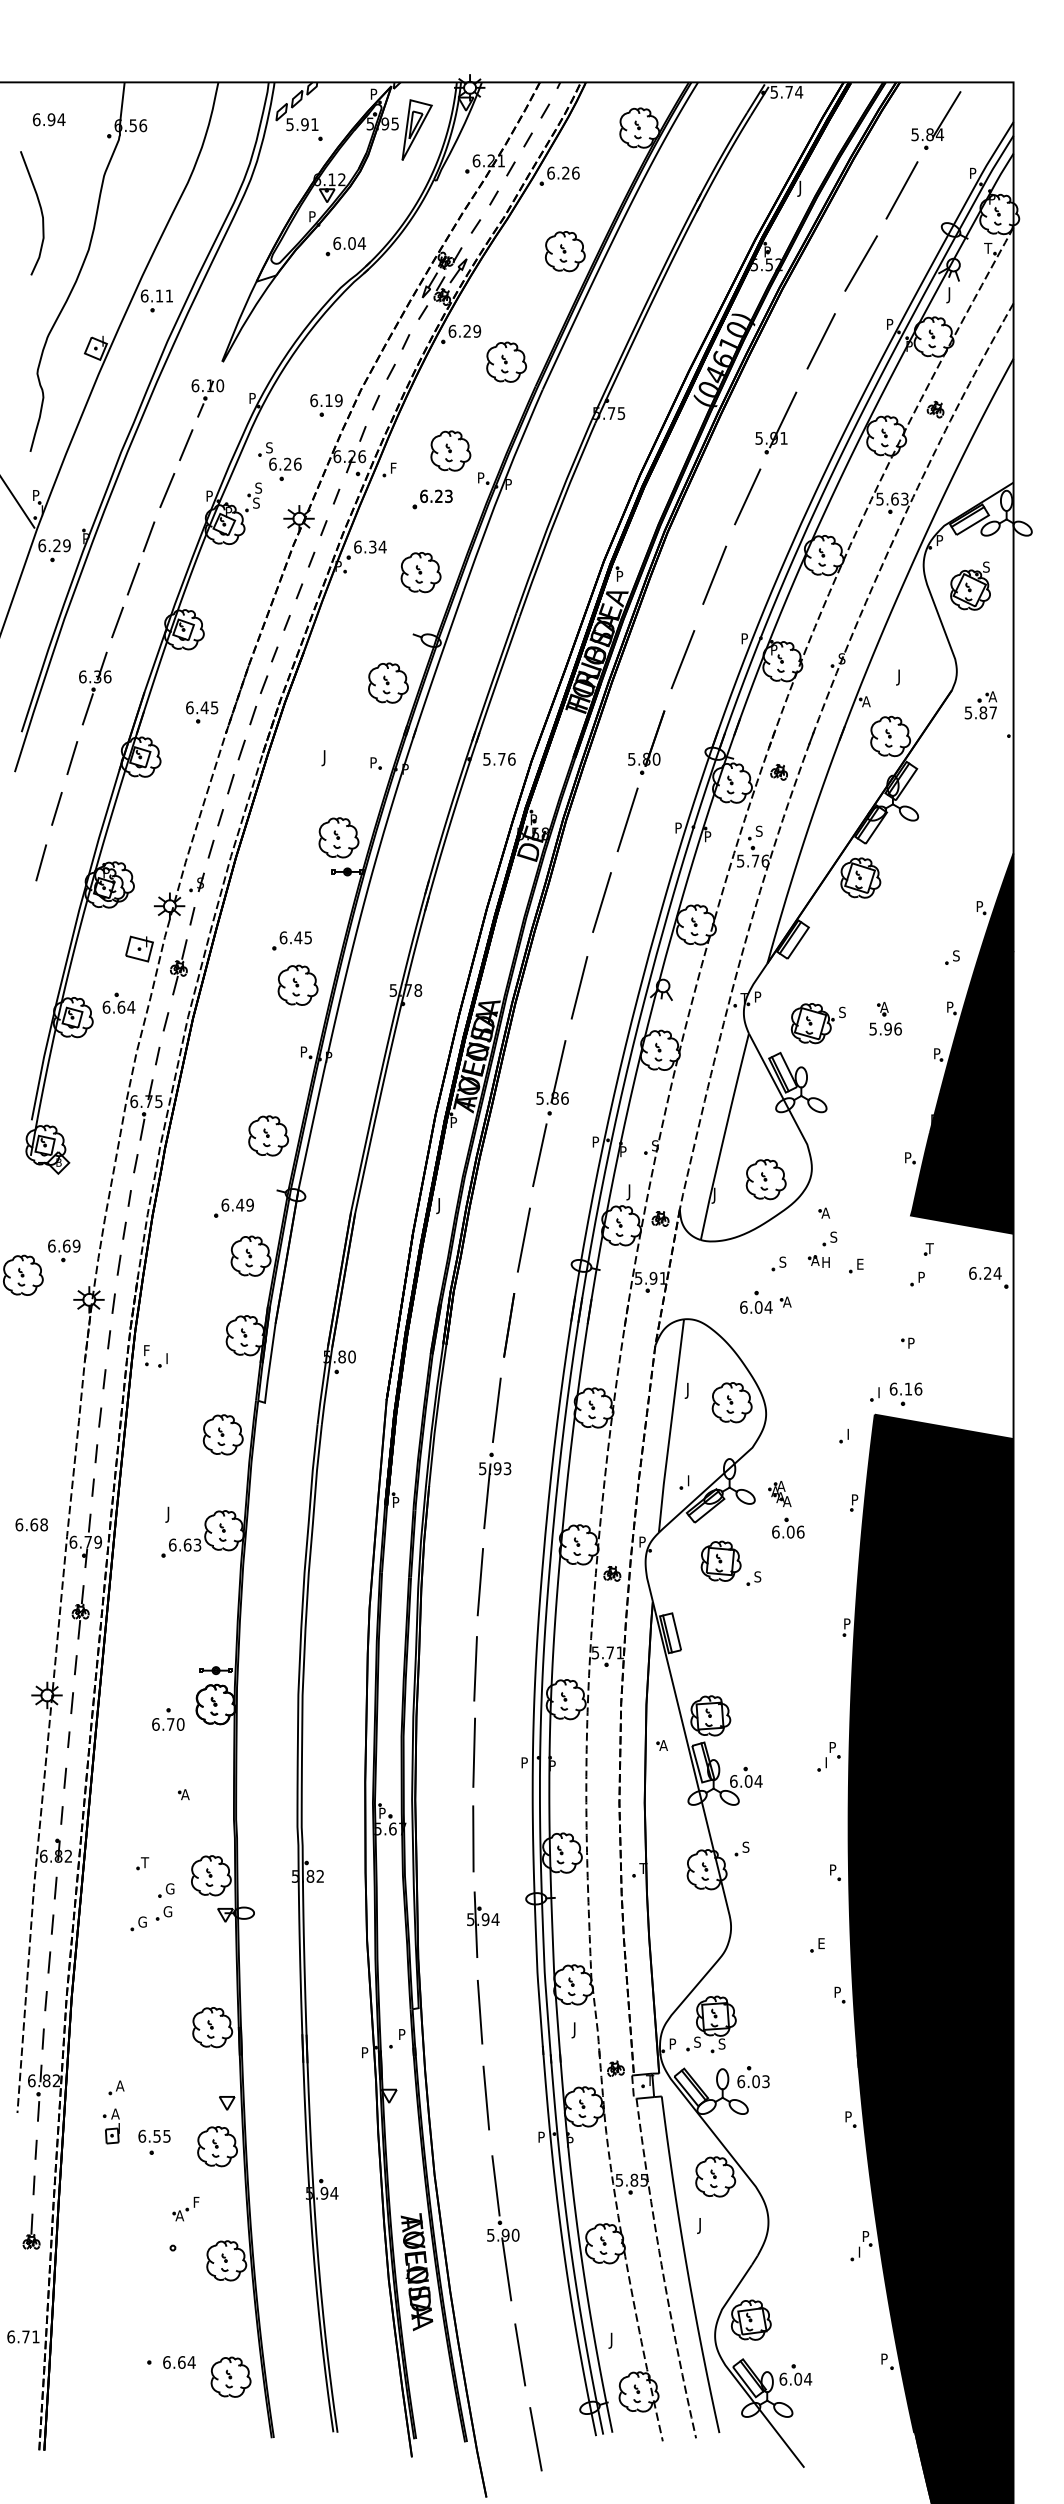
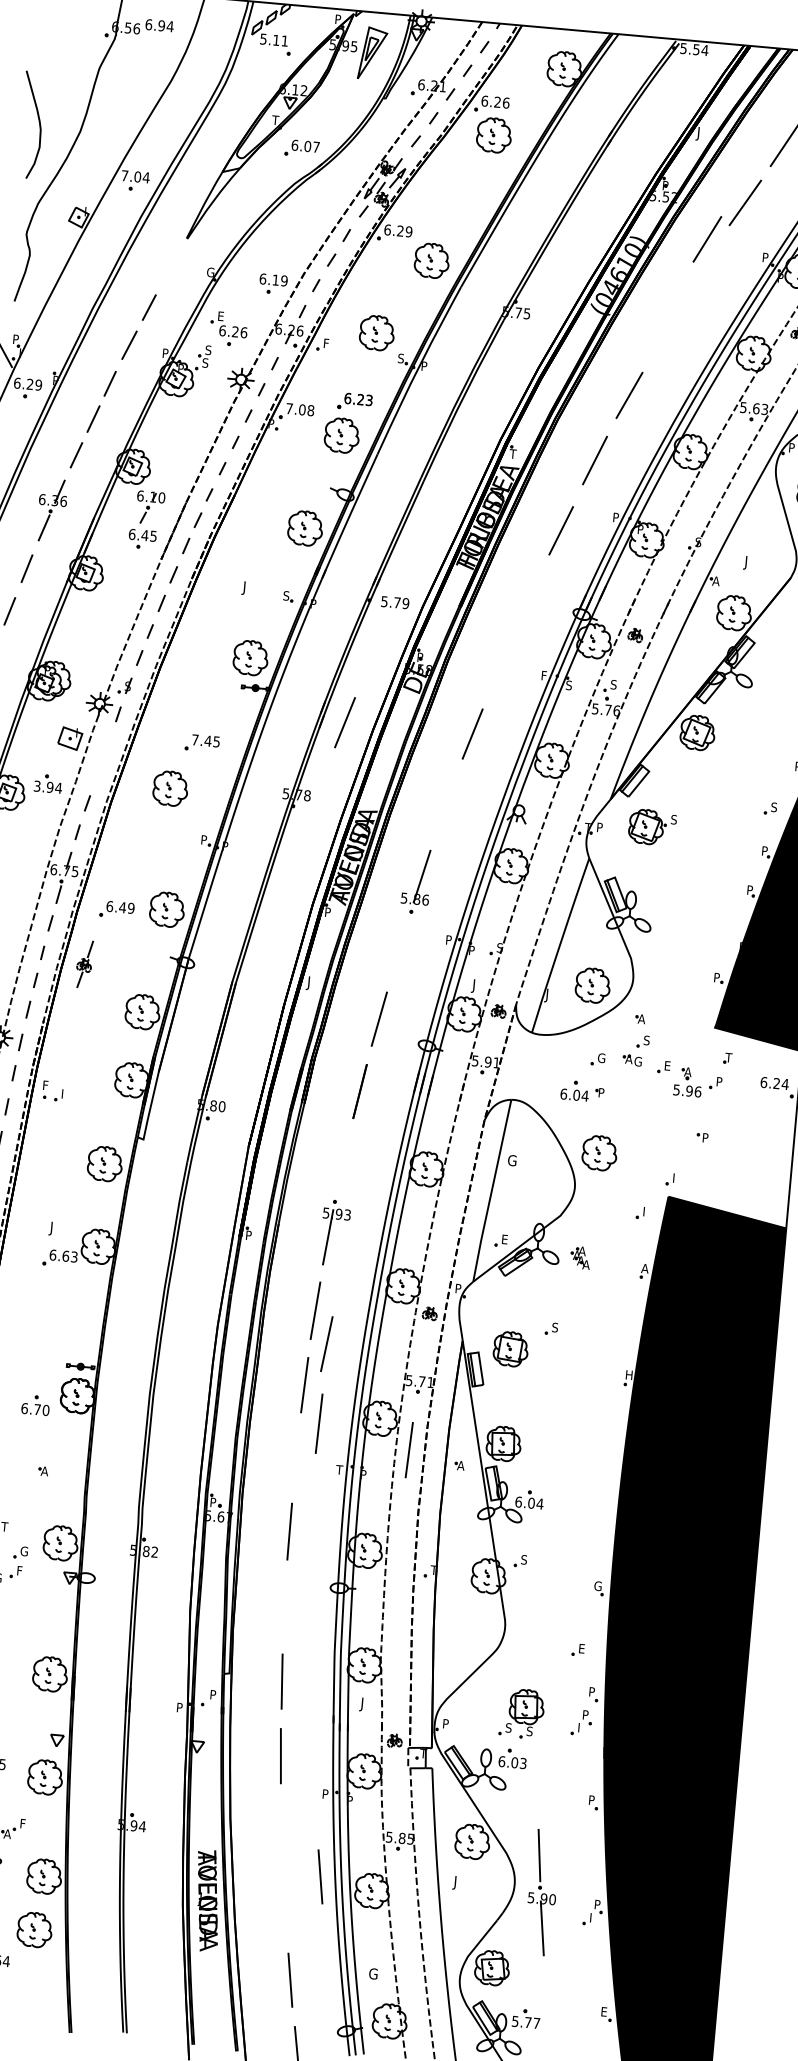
text: (788, 92) -> (695, 49), 5.74 -> 5.54
text: (49, 119) -> (159, 25), moved
text: (304, 124) -> (275, 40), 5.91 -> 5.11
curve: (40, 211) -> (39, 124), moved
text: (312, 216) -> (275, 120), P -> T
text: (361, 243) -> (315, 147), 6.04 -> 6.07
part: (565, 251) -> (494, 135), moved
text: (156, 295) -> (135, 176), 6.11 -> 7.04
line: (820, 341) -> (706, 239), moved
text: (253, 397) -> (211, 271), P -> G
part: (207, 398) -> (149, 507), moved
part: (776, 422) -> (660, 333), removed
text: (269, 447) -> (220, 316), S -> E
text: (480, 477) -> (400, 358), P -> S
part: (432, 499) -> (354, 401), moved
text: (370, 546) -> (300, 409), 6.34 -> 7.08
text: (619, 575) -> (512, 453), P -> T
part: (646, 742) -> (523, 599), removed
text: (511, 758) -> (405, 602), 5.76 -> 5.79
text: (373, 762) -> (286, 595), P -> S
line: (627, 819) -> (501, 664), removed
text: (678, 825) -> (544, 673), P -> F
text: (707, 836) -> (568, 685), P -> S
line: (453, 902) -> (344, 722), added
text: (283, 937) -> (195, 739), 6.45 -> 7.45
part: (178, 967) -> (83, 964), moved
part: (297, 984) -> (170, 787), moved
line: (579, 987) -> (446, 805), removed
text: (113, 1006) -> (43, 786), 6.64 -> 3.94
part: (885, 1018) -> (688, 1081), moved
part: (817, 1023) -> (651, 827), moved
line: (539, 1154) -> (399, 946), removed
part: (233, 1207) -> (116, 909), moved
text: (783, 1261) -> (601, 1057), S -> G
text: (825, 1262) -> (637, 1061), H -> G
text: (787, 1301) -> (601, 1092), A -> P
text: (690, 1390) -> (511, 1161), J -> G
part: (905, 1393) -> (696, 1180), removed
part: (731, 1402) -> (599, 1152), moved
line: (496, 1409) -> (326, 1343), moved
text: (691, 1480) -> (505, 1239), I -> E
text: (855, 1499) -> (645, 1268), P -> A
part: (788, 1527) -> (585, 1287), removed
part: (720, 1560) -> (510, 1348), moved
text: (848, 1623) -> (629, 1374), P -> H
line: (602, 1732) -> (409, 1449), added
line: (473, 1752) -> (318, 1423), moved
part: (828, 1756) -> (581, 1722), moved
text: (524, 1762) -> (339, 1469), P -> T
text: (833, 1869) -> (597, 1585), P -> G
text: (167, 1911) -> (20, 1570), G -> F
part: (483, 1924) -> (291, 1606), removed
part: (711, 2024) -> (522, 1713), moved
part: (503, 2228) -> (542, 1892), moved
line: (544, 2232) -> (320, 1876), added
text: (614, 2340) -> (372, 1975), J -> G
text: (884, 2358) -> (604, 2011), P -> E
part: (230, 2376) -> (34, 1929), moved
text: (795, 2378) -> (525, 2021), 6.04 -> 5.77

